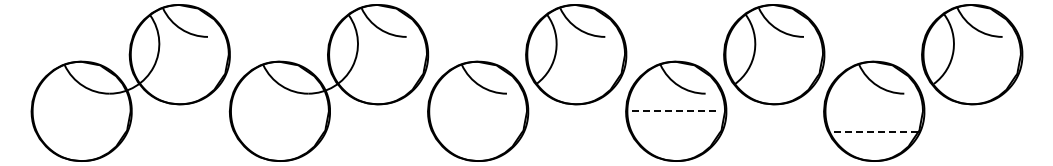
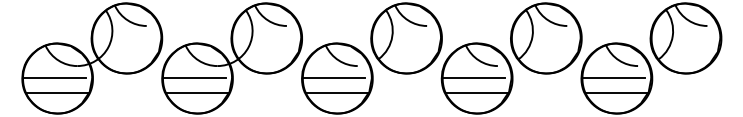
line: (76, 110) -> (53, 77), added
line: (275, 110) -> (194, 77), added
line: (473, 110) -> (334, 77), added
line: (671, 110) -> (473, 77), dashed -> solid
line: (869, 110) -> (613, 77), added
line: (81, 132) -> (57, 93), added
line: (279, 132) -> (197, 93), added
line: (477, 132) -> (336, 93), added
line: (676, 132) -> (477, 93), added
line: (873, 132) -> (616, 93), dashed -> solid

